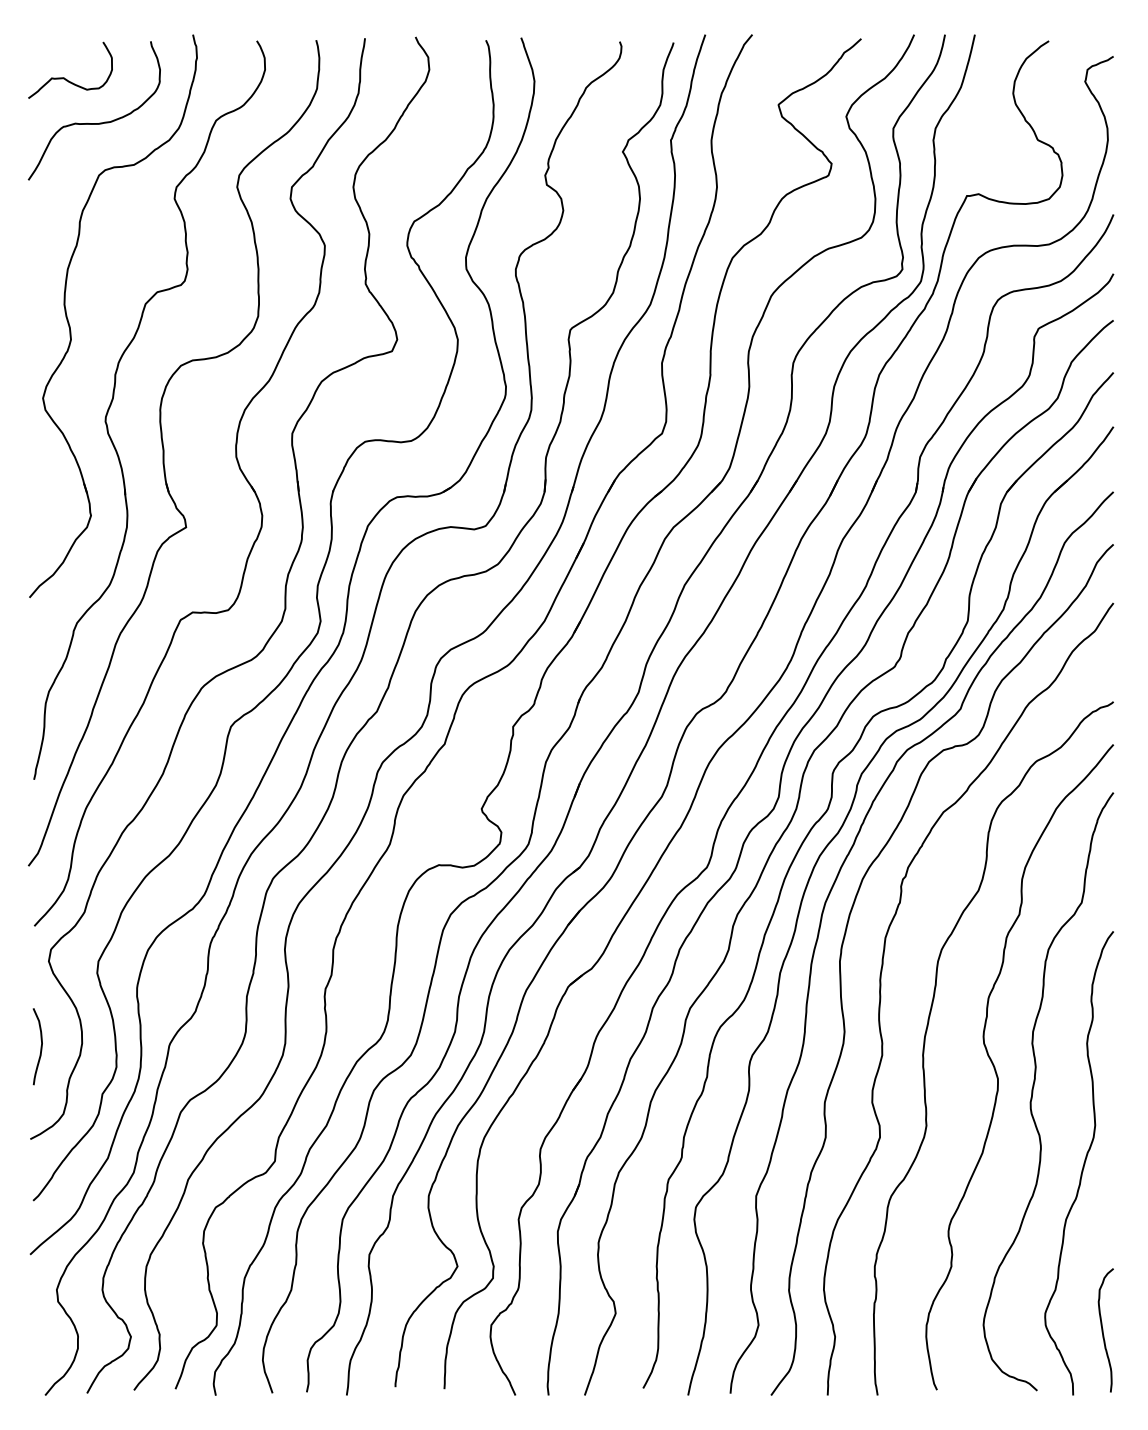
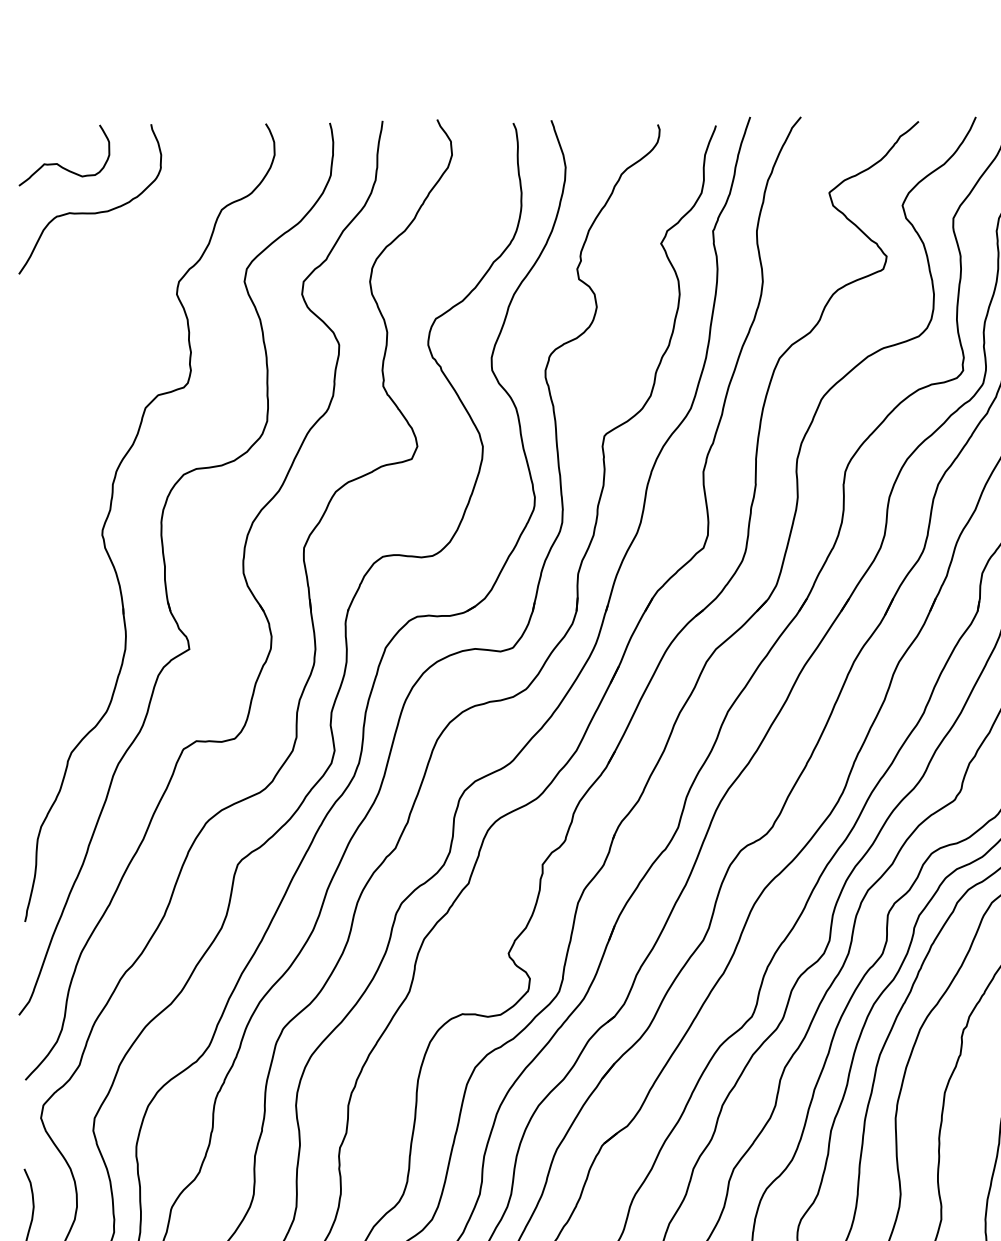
part: (70, 325) -> (64, 431), removed

